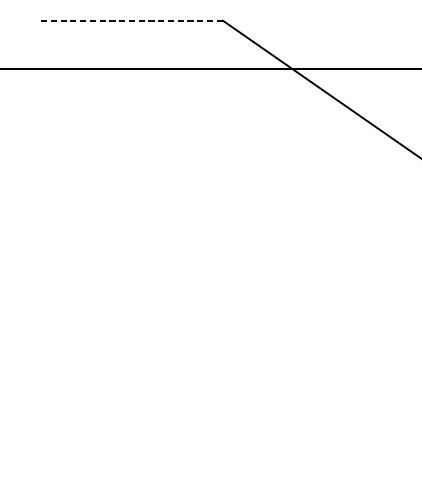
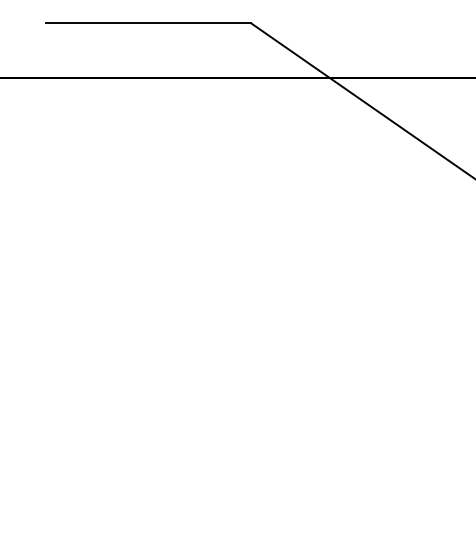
line: (131, 20) -> (148, 23), dashed -> solid

